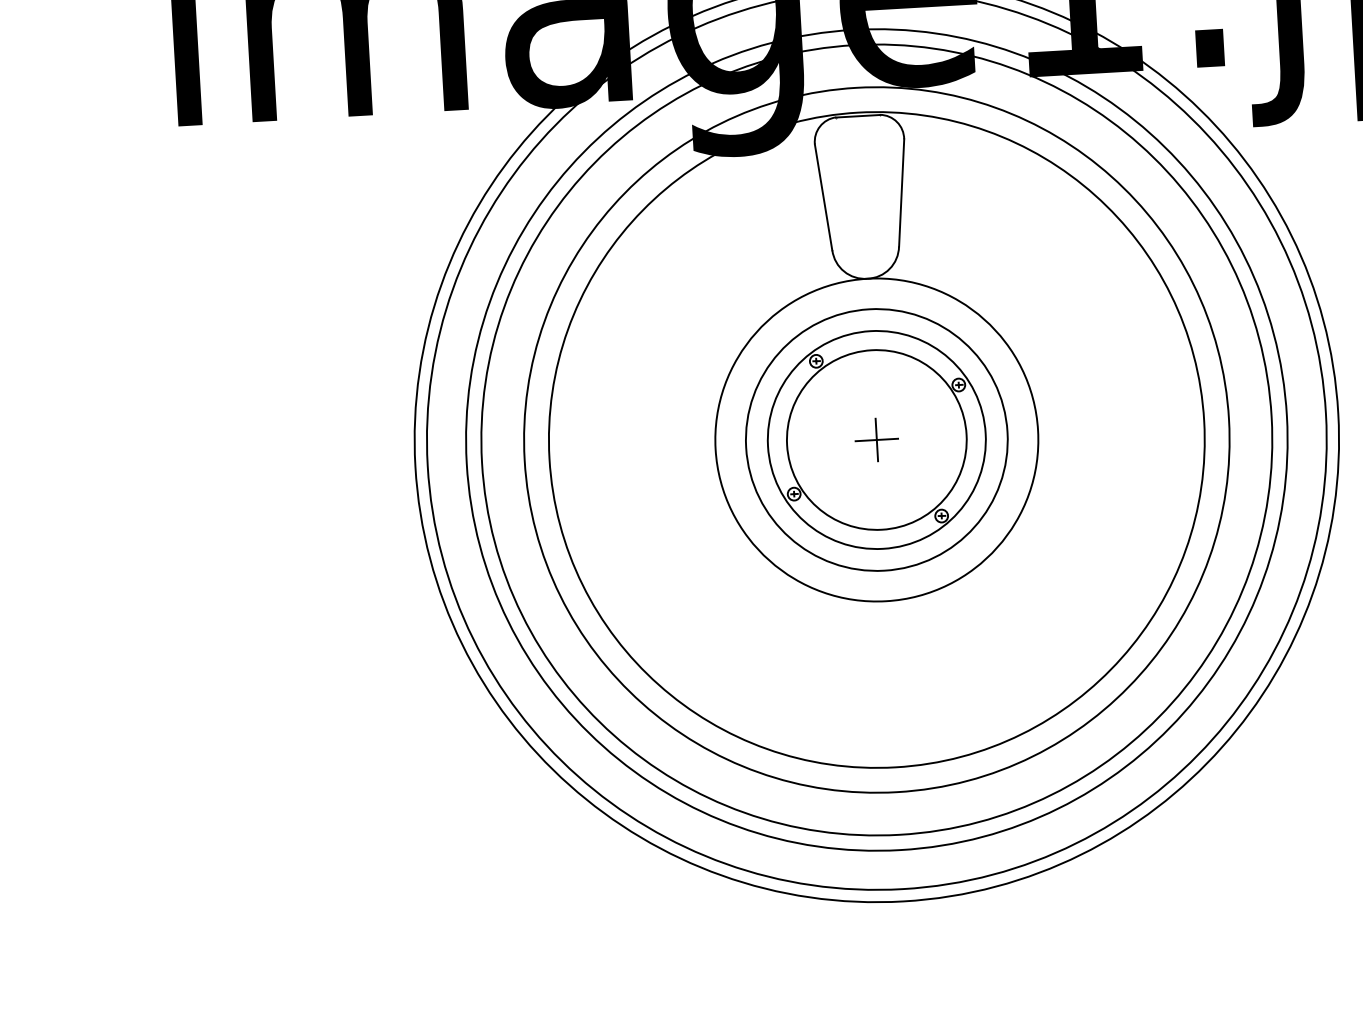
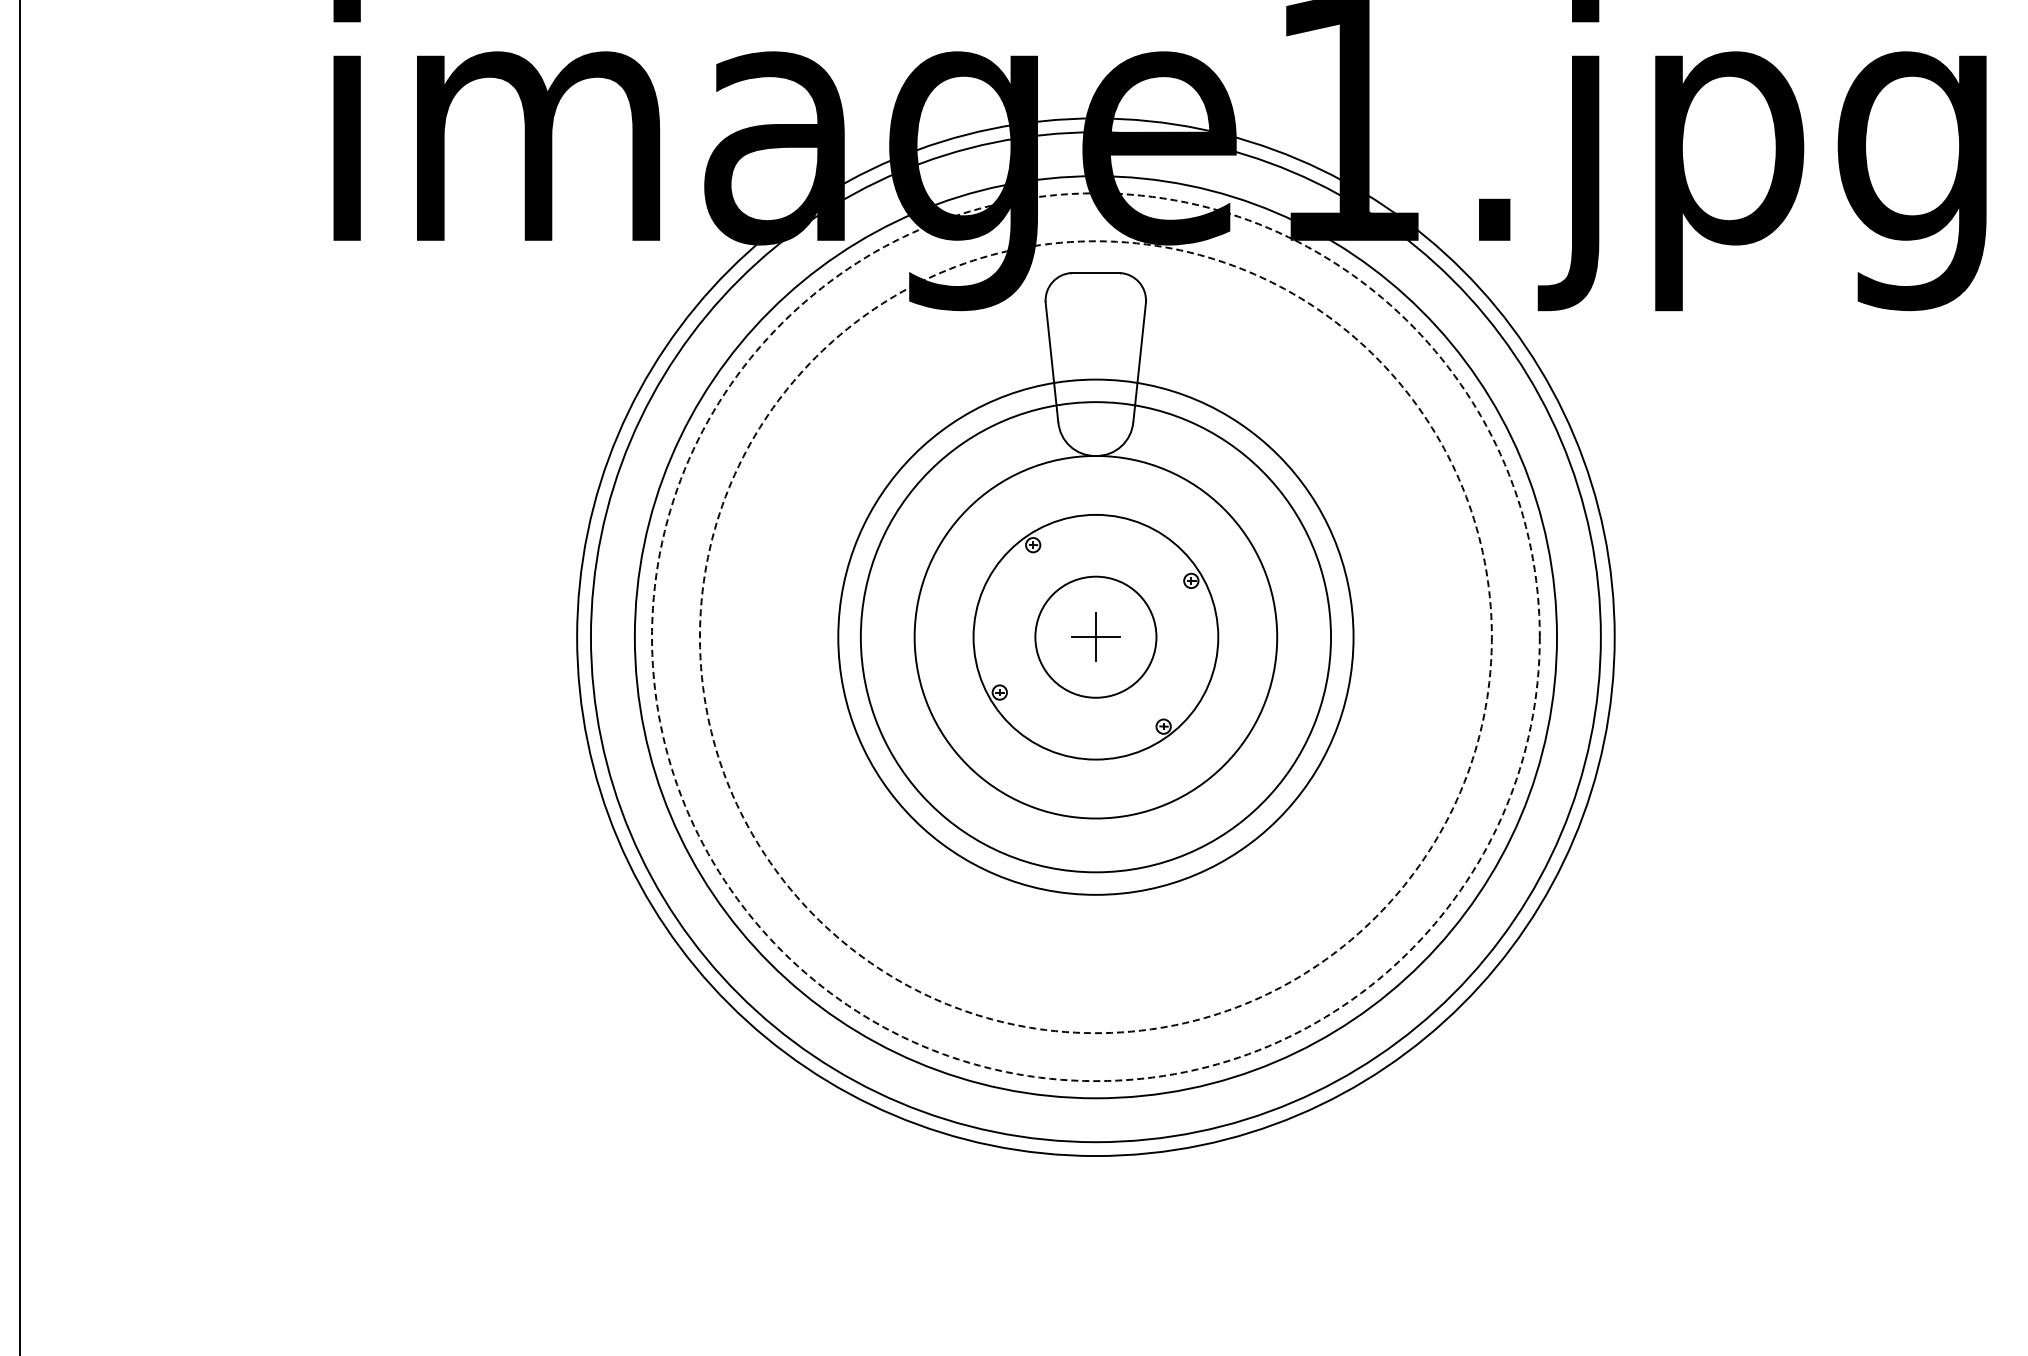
circle: (876, 440) -> (1095, 637), size x0.6
circle: (876, 440) -> (1095, 637), size x0.7
circle: (876, 440) -> (1095, 637), size x1.6
circle: (876, 440) -> (1095, 637), solid -> dashed
circle: (876, 440) -> (1095, 637), solid -> dashed

